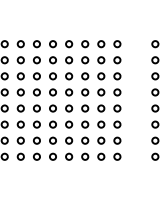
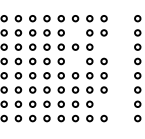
circle: (85, 60) -> (75, 33), removed
circle: (117, 76) -> (104, 47), removed
circle: (85, 92) -> (75, 61), removed
circle: (117, 140) -> (104, 104), removed

